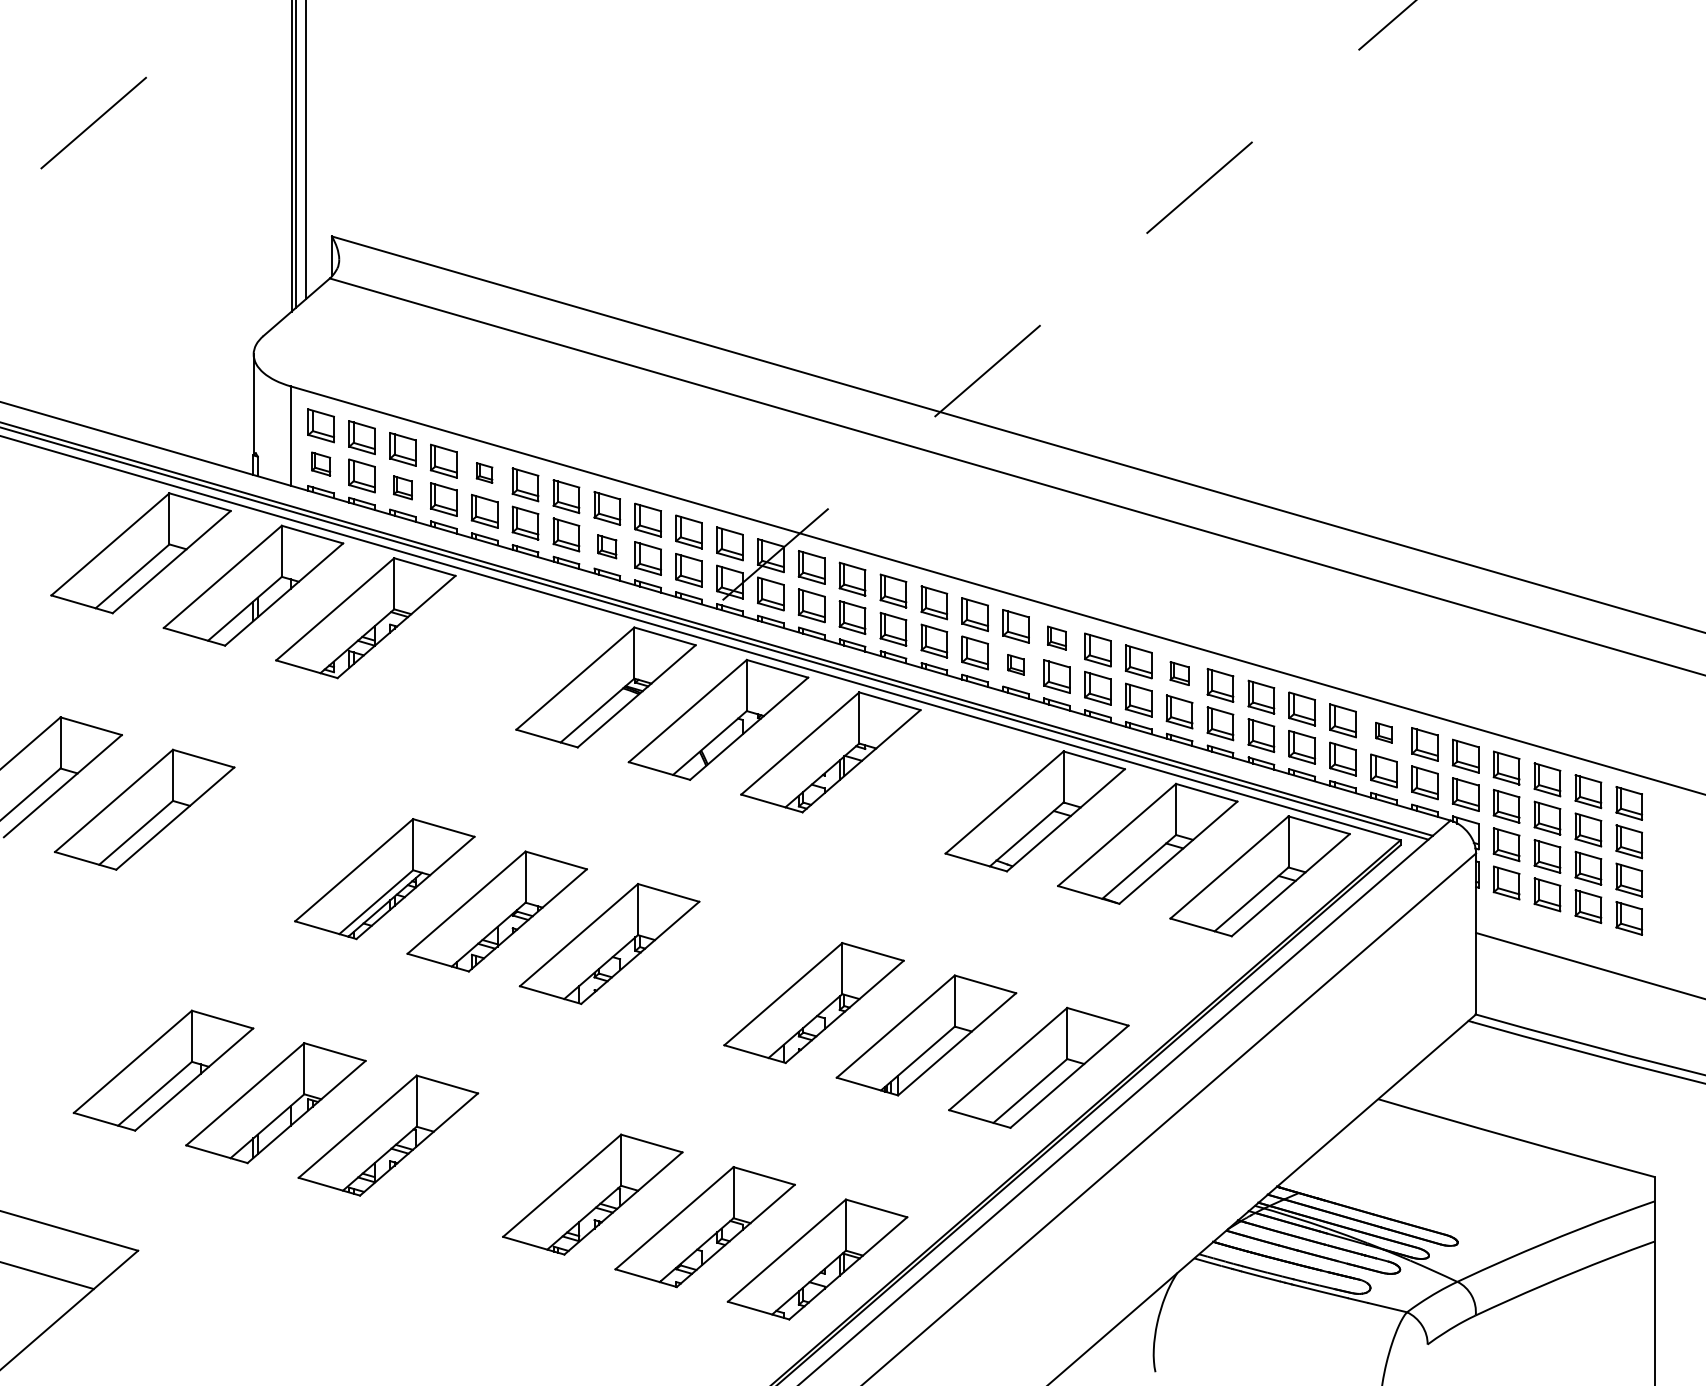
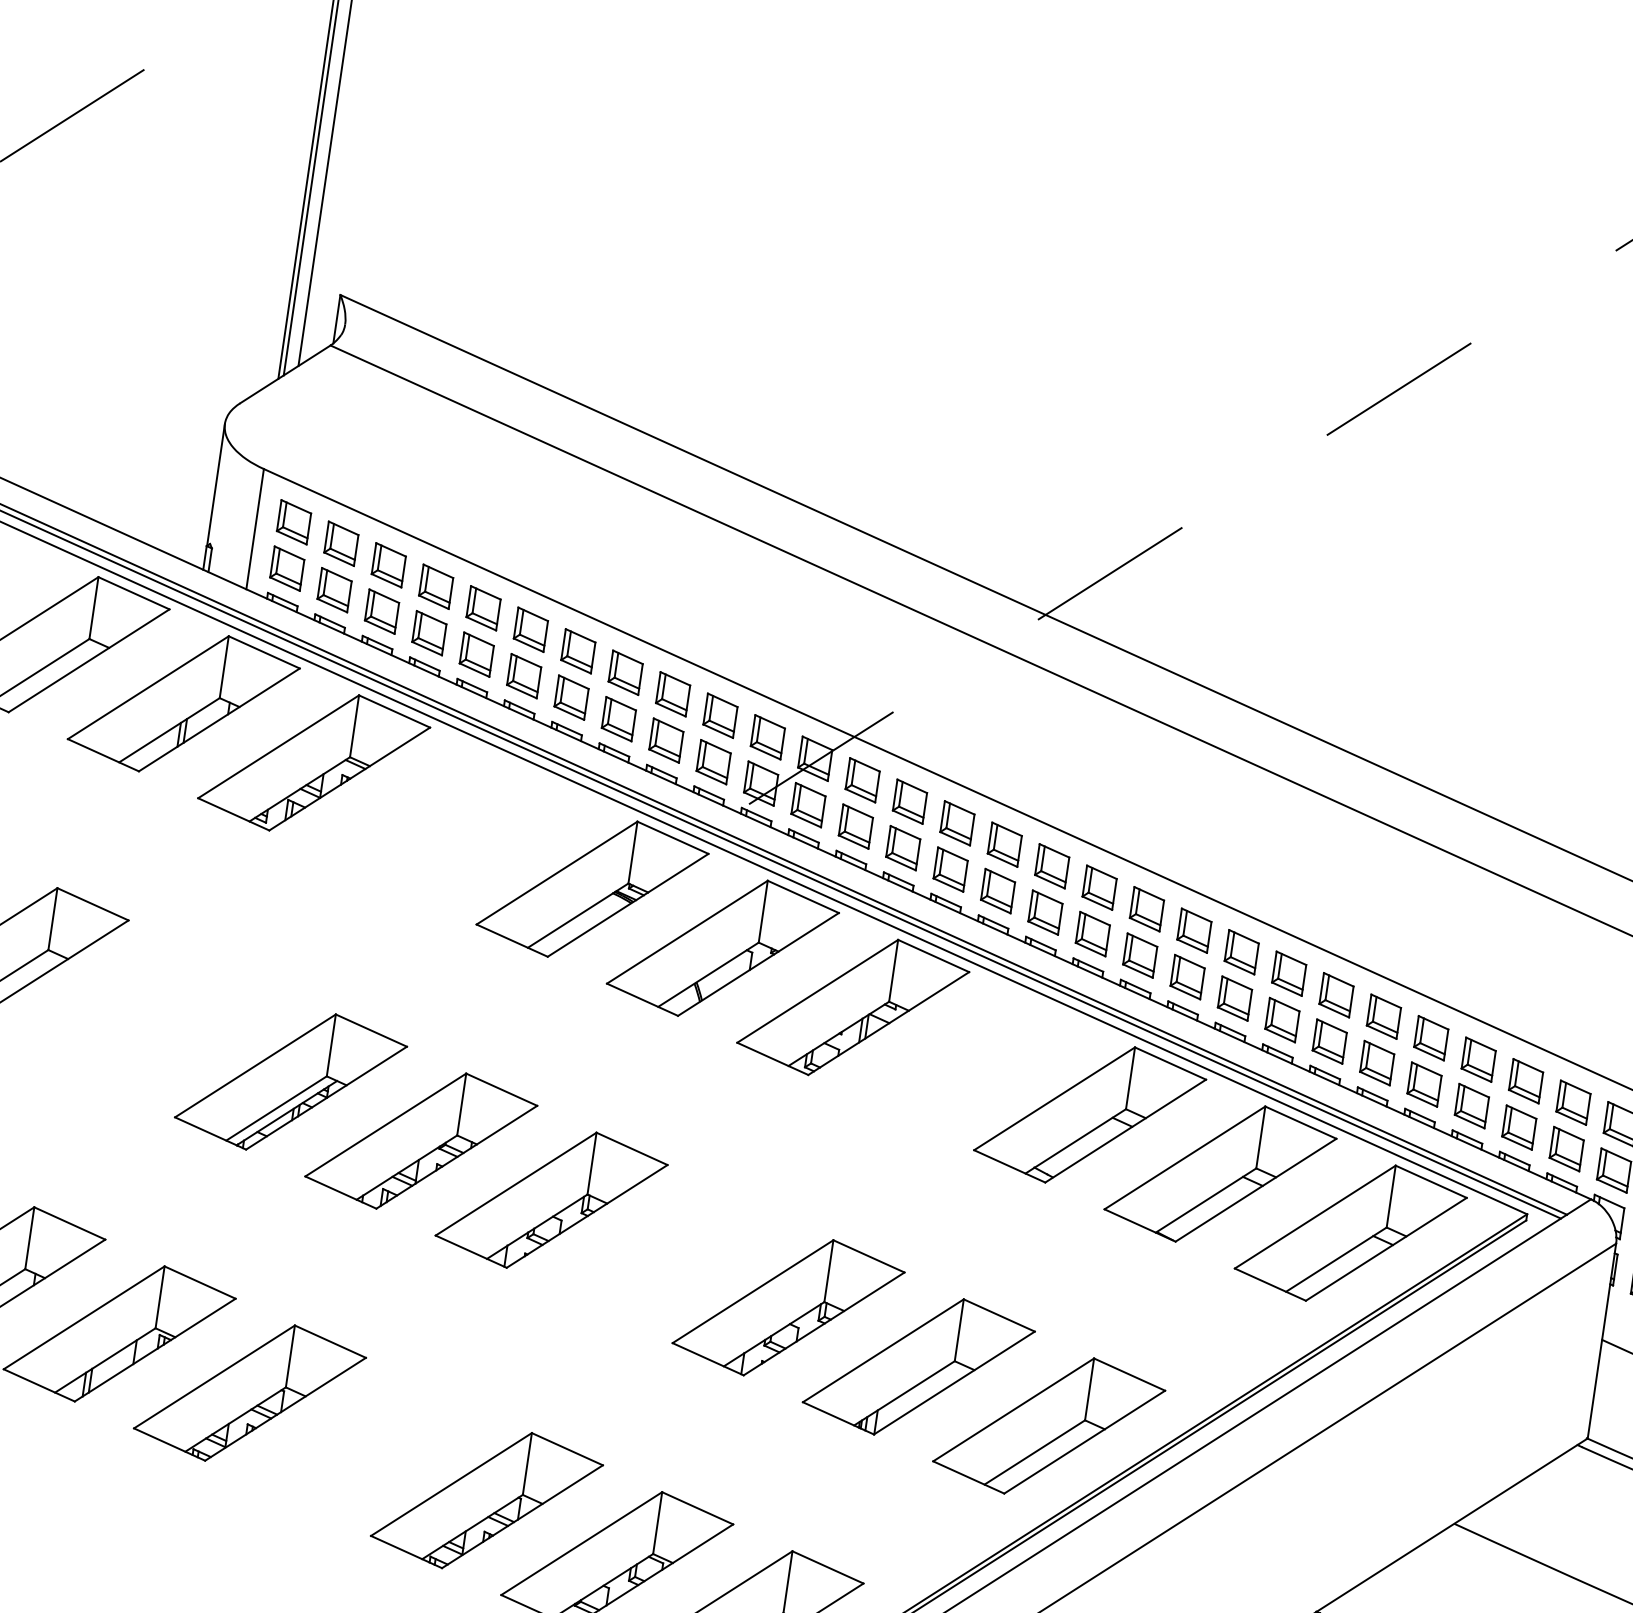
part: (320, 463) -> (286, 567), size x1.43
part: (484, 472) -> (483, 607), size x1.67
part: (402, 487) -> (381, 611), size x1.43
part: (607, 546) -> (619, 718), size x1.43
part: (1056, 637) -> (1146, 908), size x1.43
part: (1015, 664) -> (1092, 933), size x1.67
part: (1179, 673) -> (1289, 973), size x1.43
part: (1383, 732) -> (1525, 1080), size x1.67

